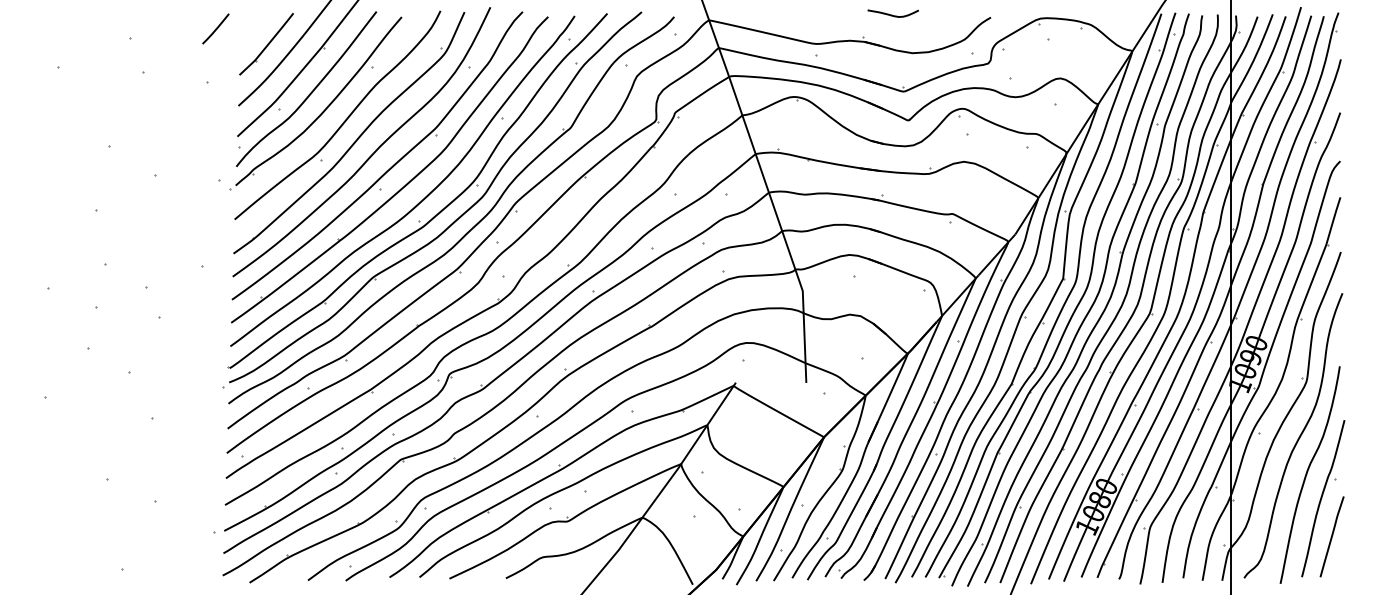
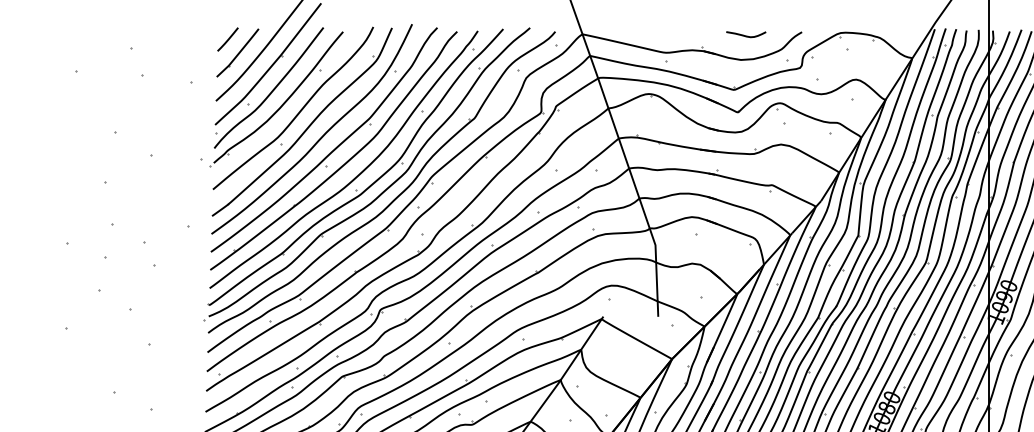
curve: (892, 14) -> (745, 35), moved
line: (215, 28) -> (227, 39), moved

